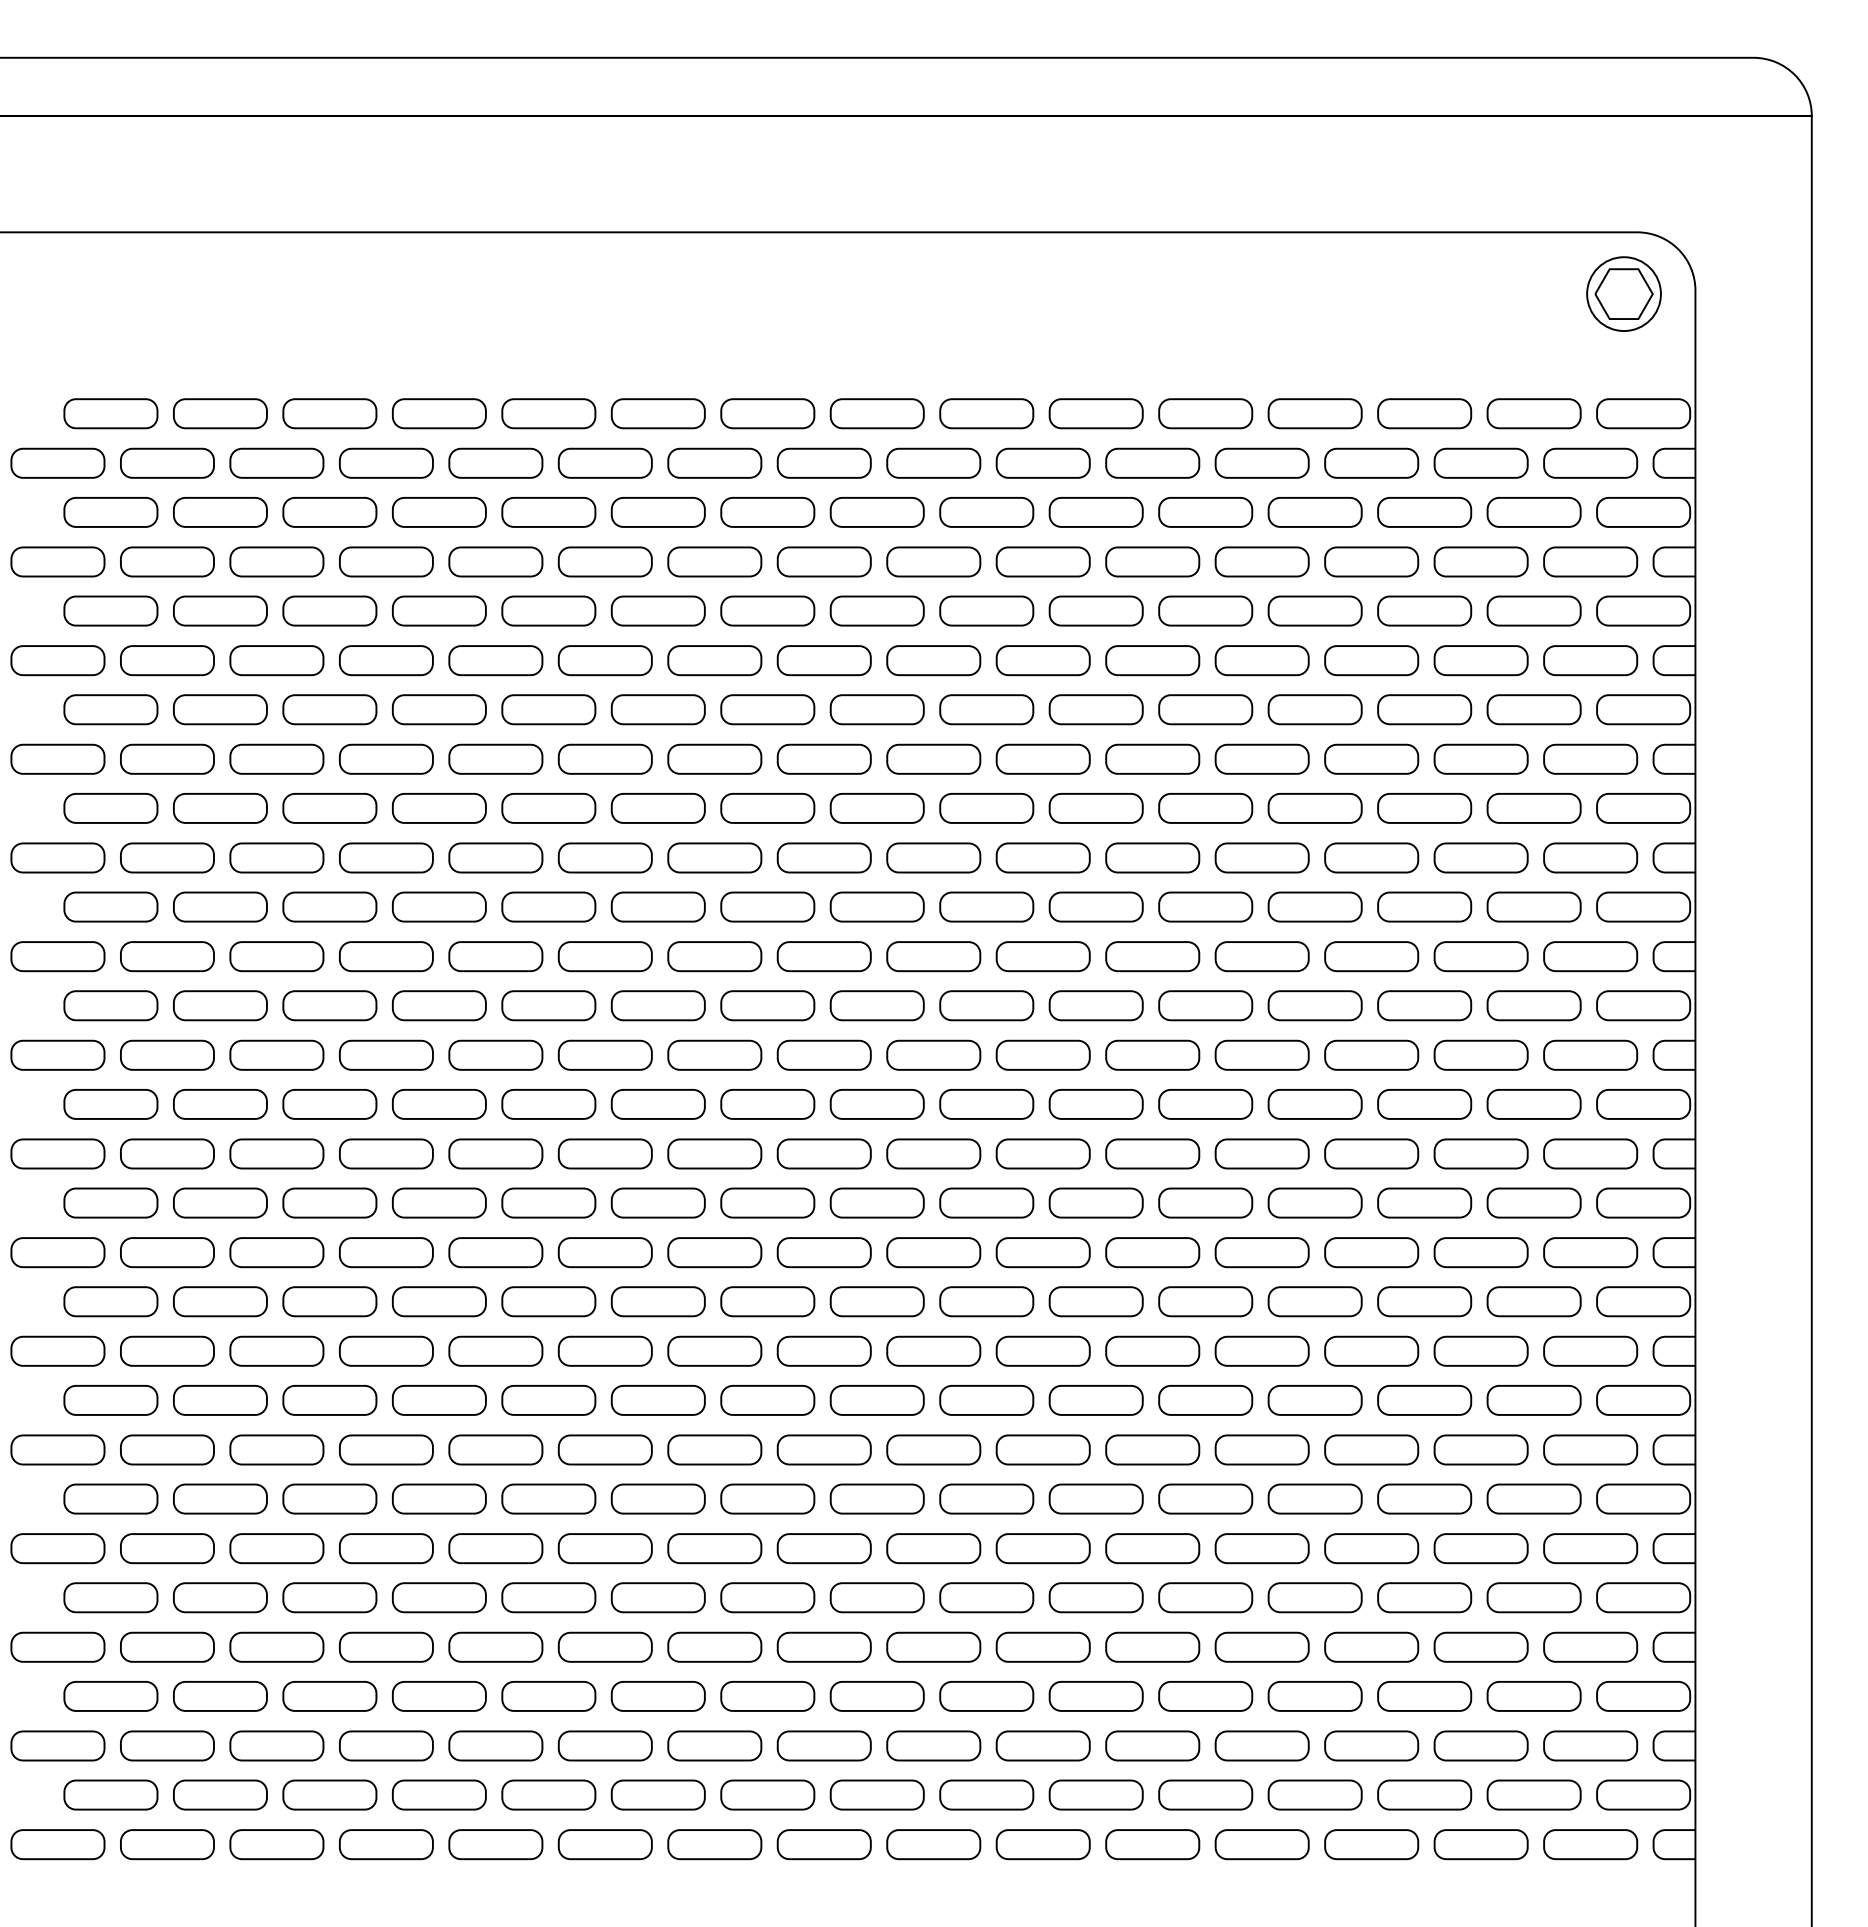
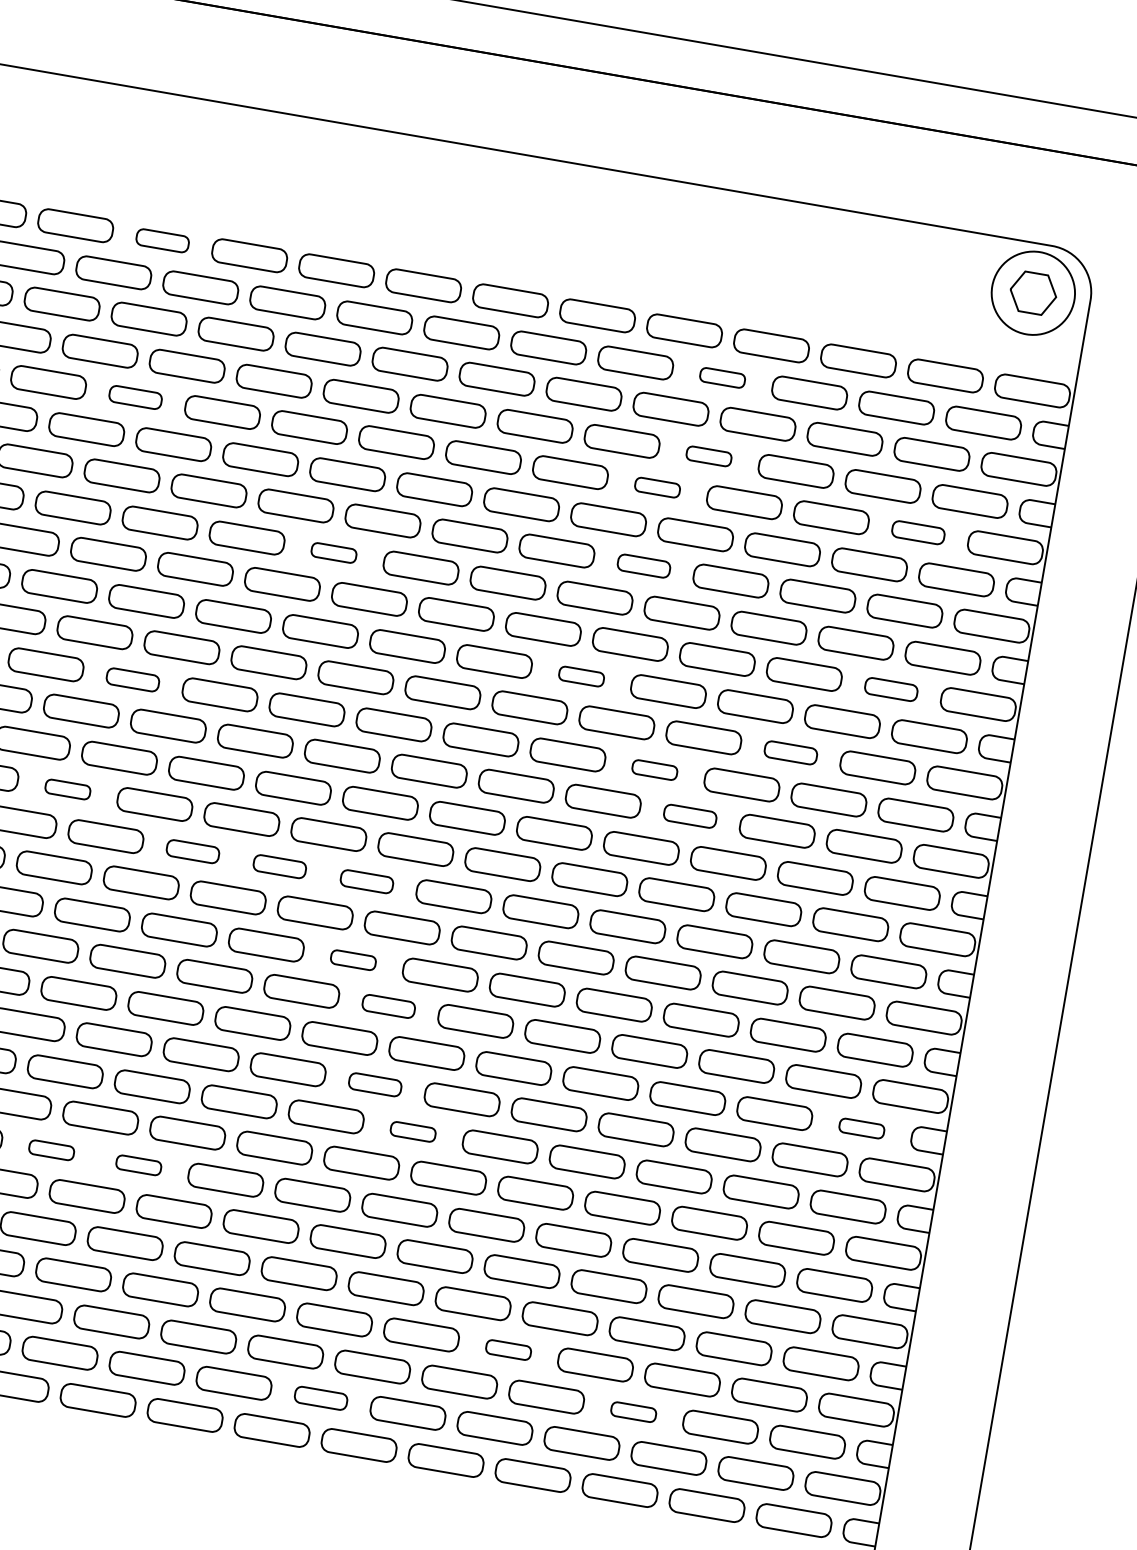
circle: (1623, 294) -> (1032, 293), size x1.4
part: (548, 413) -> (162, 240), size x0.7
part: (1261, 462) -> (722, 377), size x0.6
part: (1261, 561) -> (708, 455), size x0.6
part: (548, 610) -> (135, 397), size x0.7
part: (1205, 610) -> (657, 487), size x0.6
part: (1533, 610) -> (918, 532), size x0.7
part: (1205, 709) -> (643, 565), size x0.7
part: (823, 758) -> (333, 552), size x0.6
part: (1533, 808) -> (890, 689), size x0.7
part: (1152, 857) -> (581, 676), size x0.6
part: (1424, 906) -> (790, 752), size x0.7
part: (604, 956) -> (132, 679), size x0.7
part: (1261, 956) -> (654, 769), size x0.6
part: (1314, 1005) -> (689, 816), size x0.7
part: (548, 1104) -> (67, 789), size x0.6
part: (714, 1153) -> (192, 851), size x0.7
part: (823, 1153) -> (279, 866), size x0.7
part: (933, 1153) -> (366, 881), size x0.7
part: (933, 1252) -> (353, 959), size x0.6
part: (986, 1301) -> (388, 1006), size x0.7
part: (1590, 1350) -> (861, 1127), size x0.6
part: (986, 1400) -> (374, 1084), size x0.7
part: (1042, 1449) -> (412, 1131), size x0.6
part: (604, 1548) -> (51, 1149), size x0.6
part: (714, 1548) -> (138, 1165), size x0.6
part: (1205, 1696) -> (508, 1350), size x0.6
part: (1371, 1745) -> (633, 1411), size x0.6
part: (986, 1794) -> (320, 1397), size x0.7

